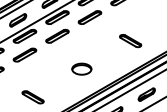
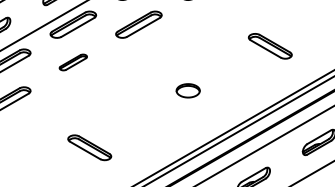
part: (130, 41) -> (270, 47), moved
part: (24, 54) -> (72, 61), size x0.6
part: (81, 68) -> (187, 89), size x0.6

